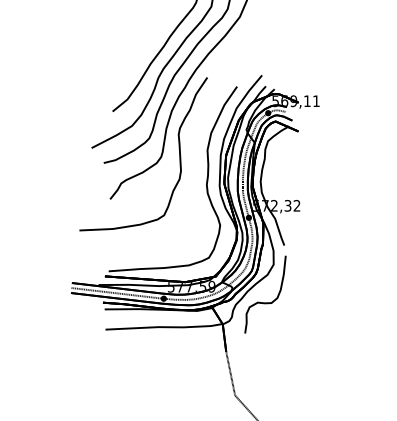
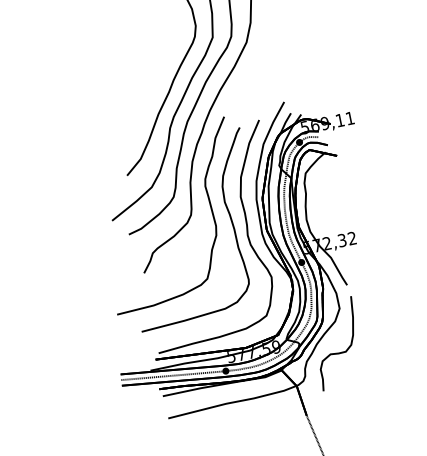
part: (193, 162) -> (227, 213), added

